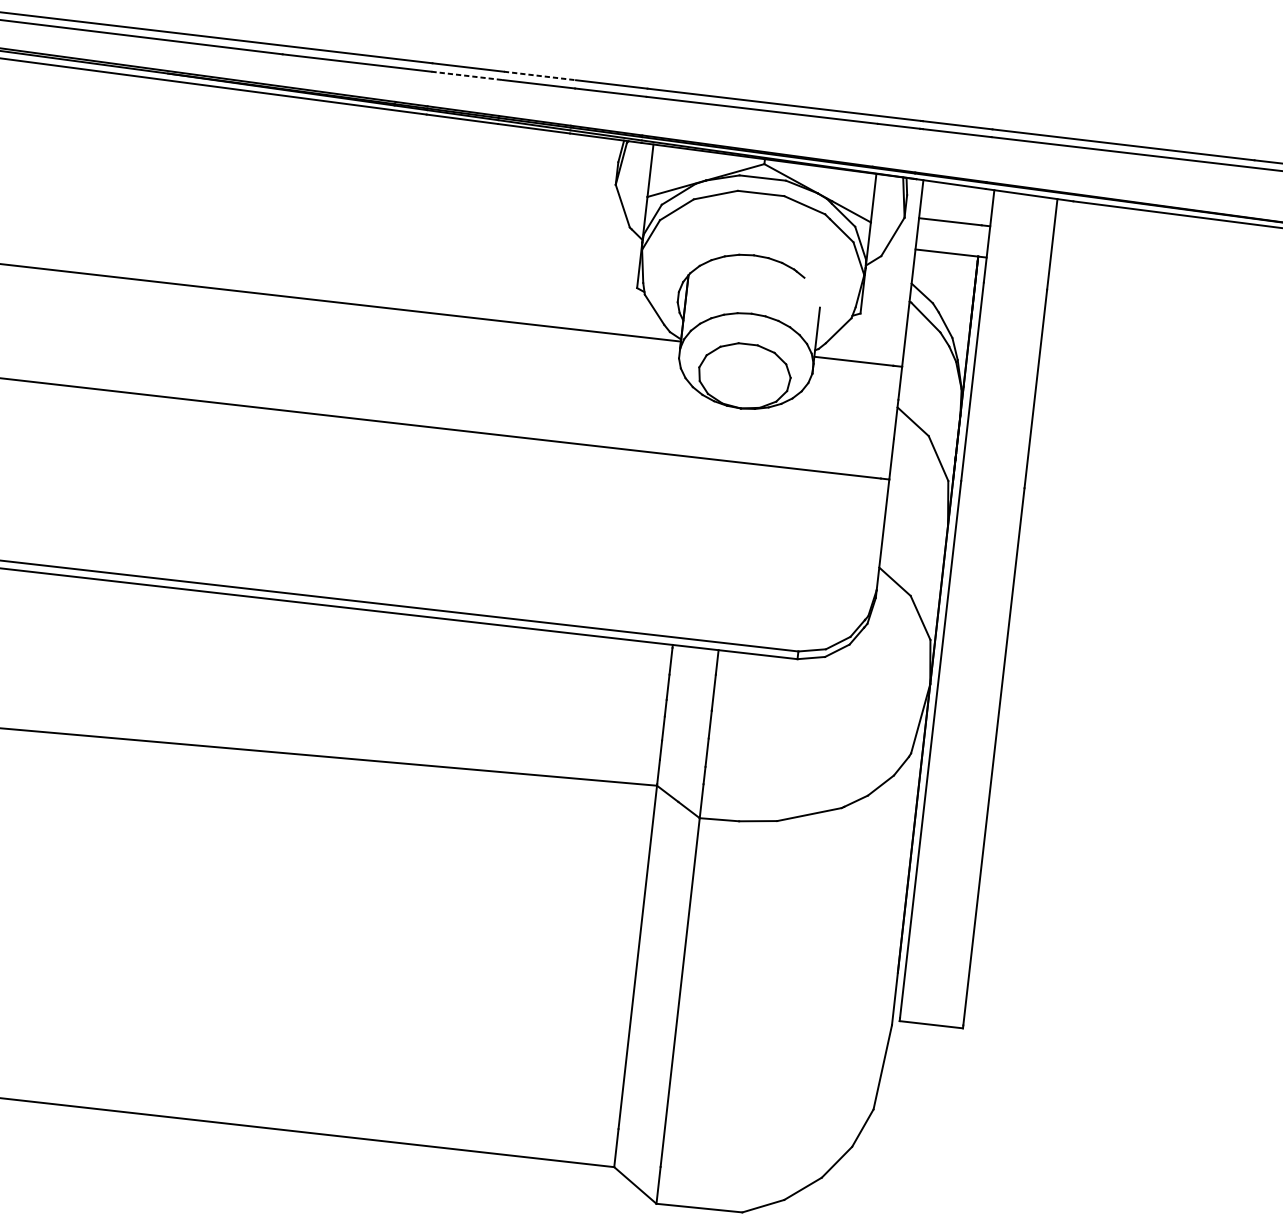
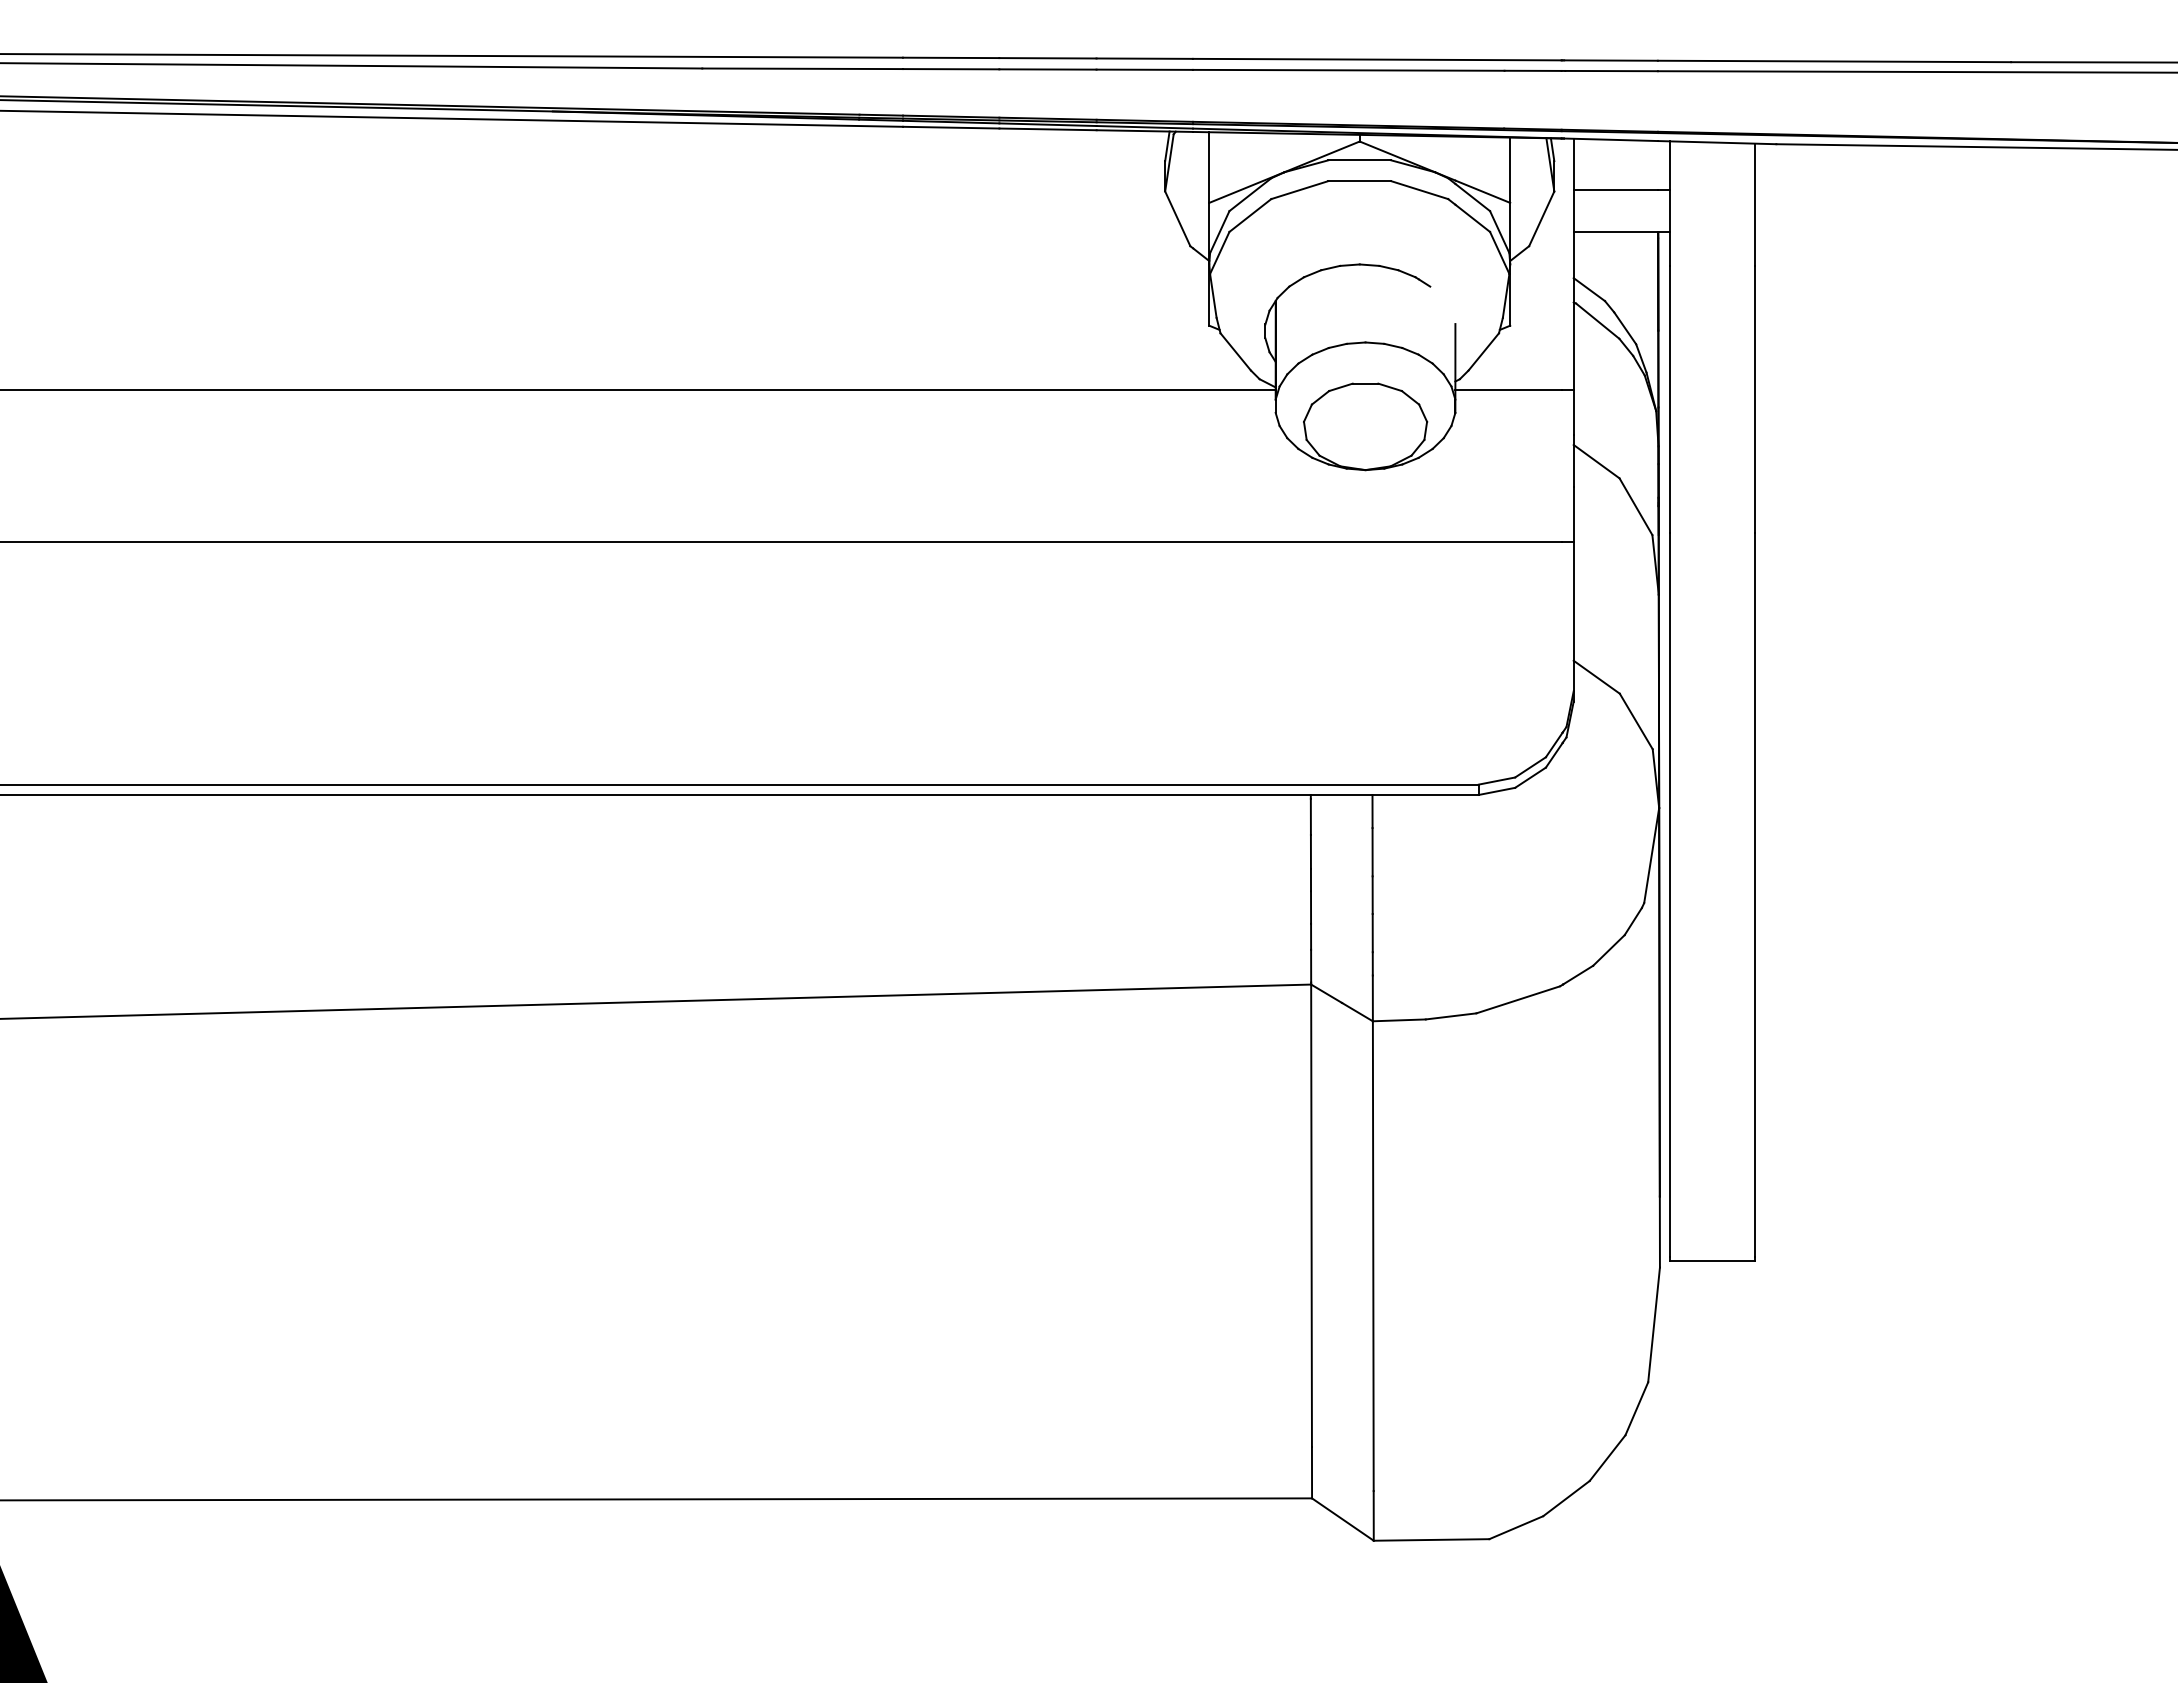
line: (467, 76) -> (951, 69), dashed -> solid
line: (539, 76) -> (1047, 58), dashed -> solid

